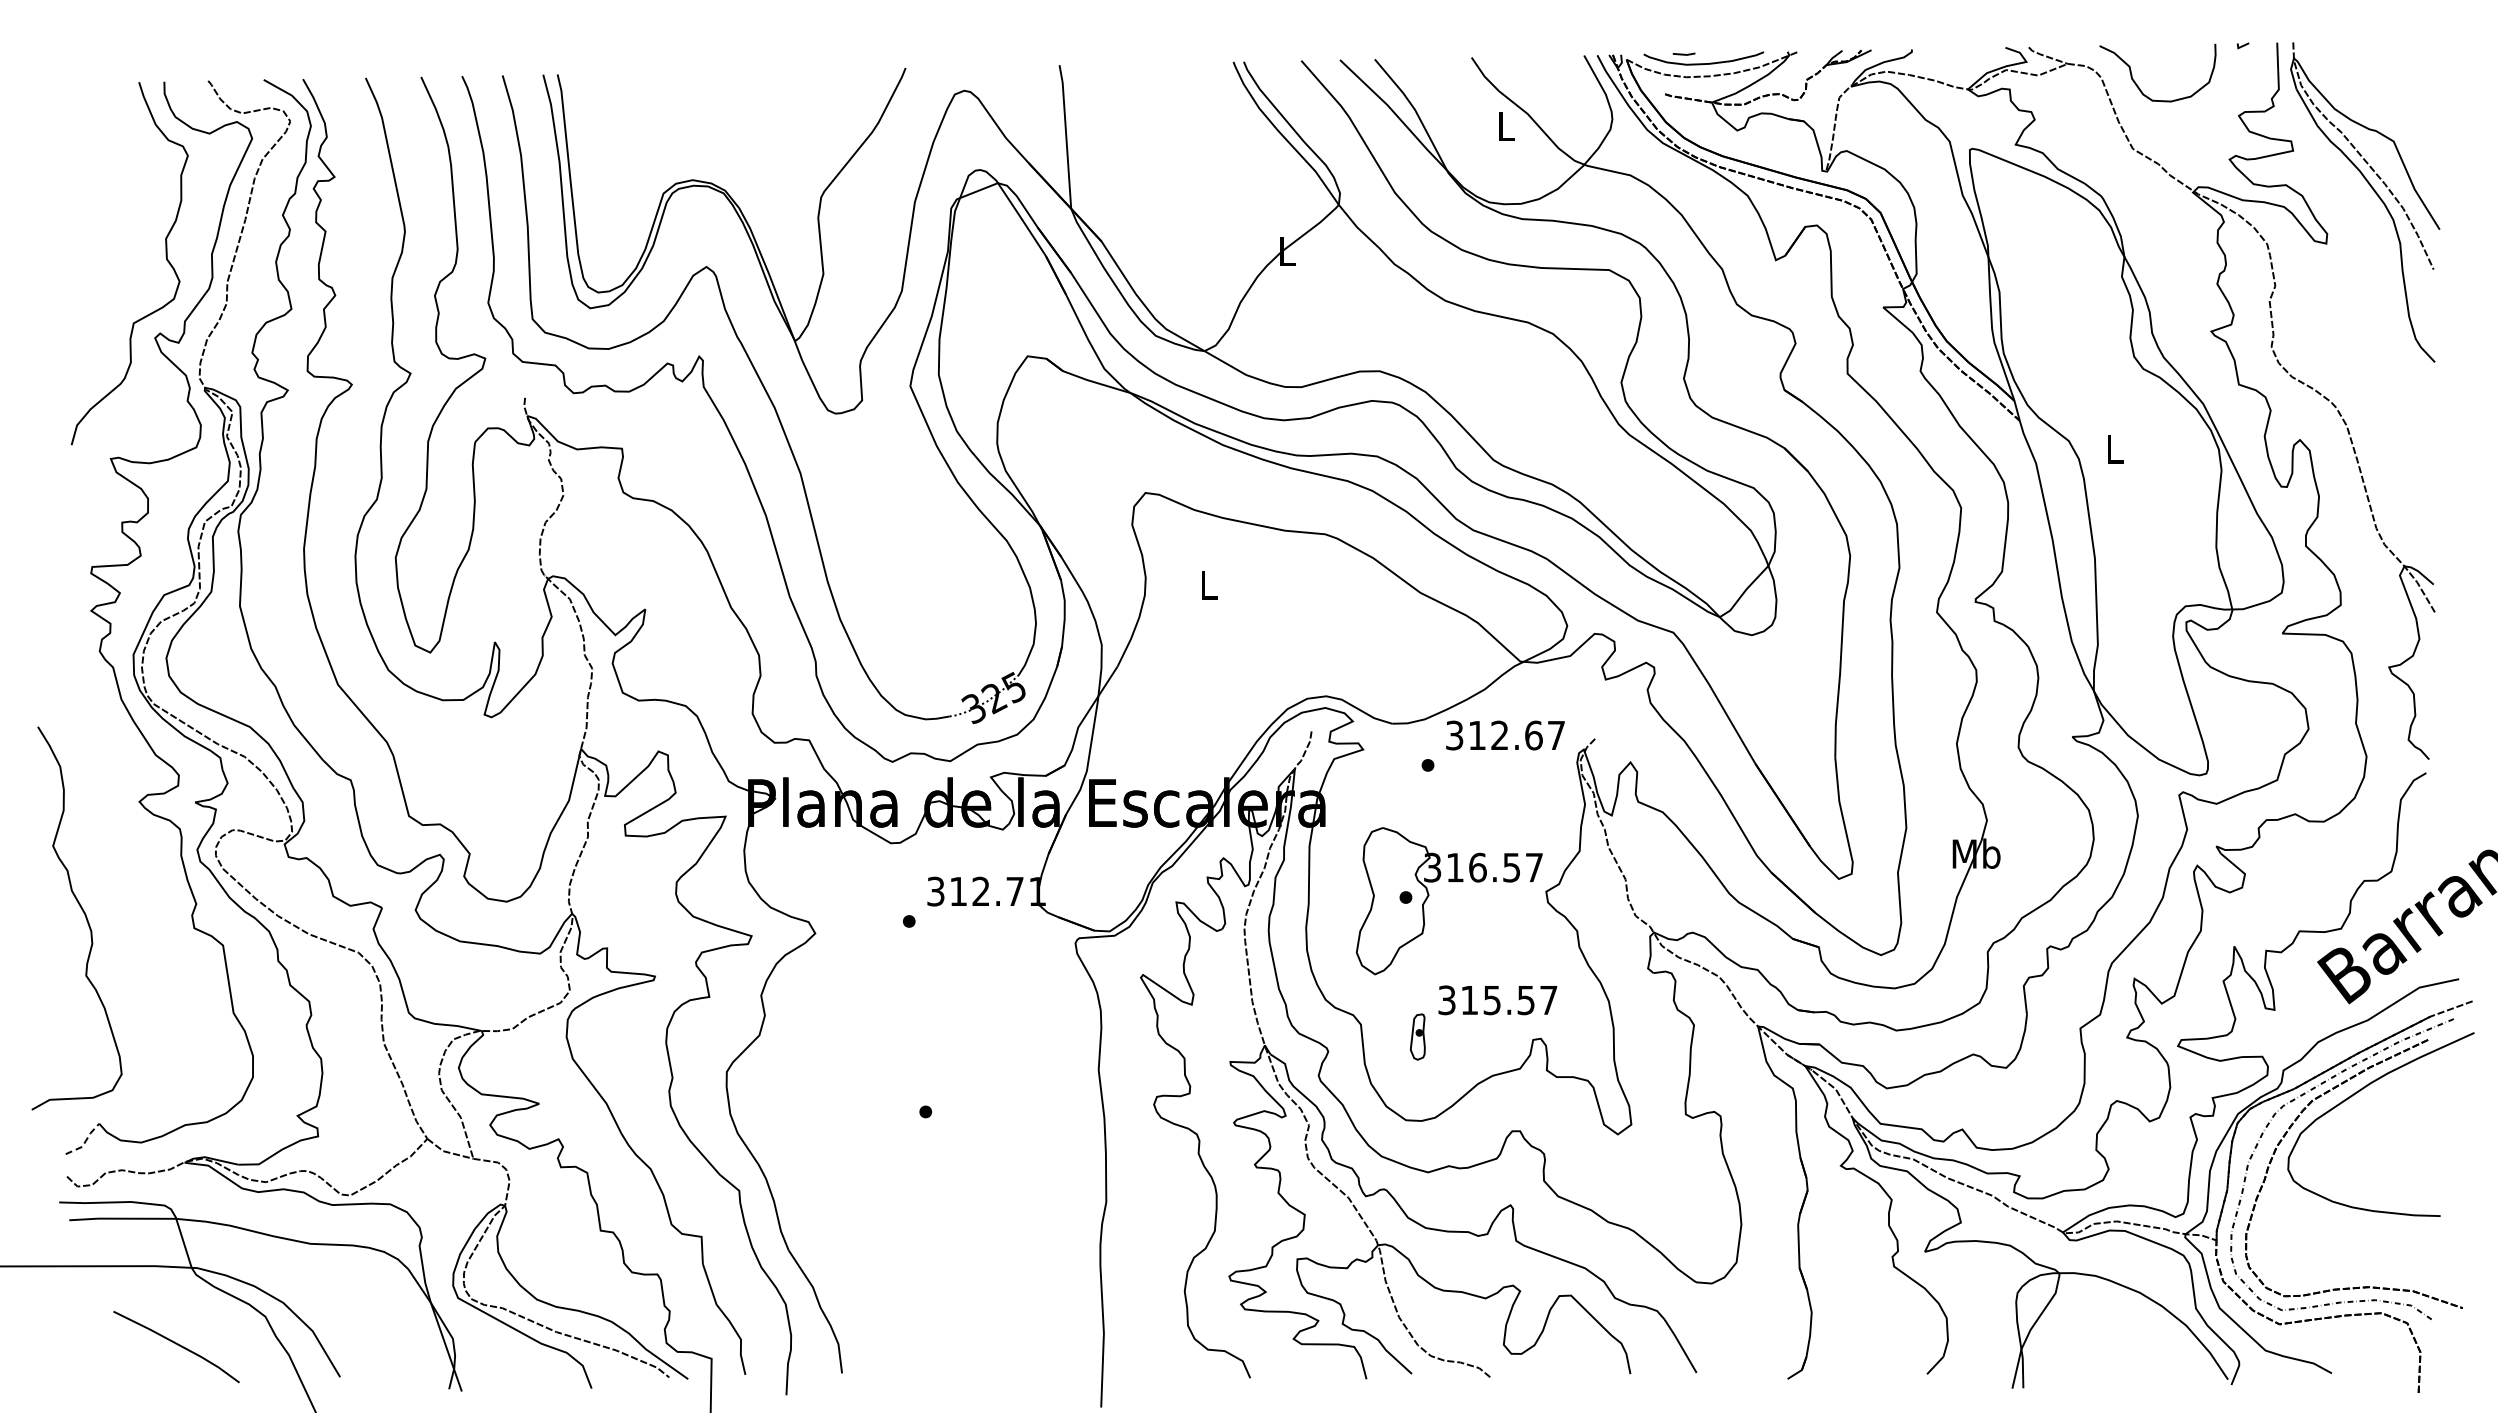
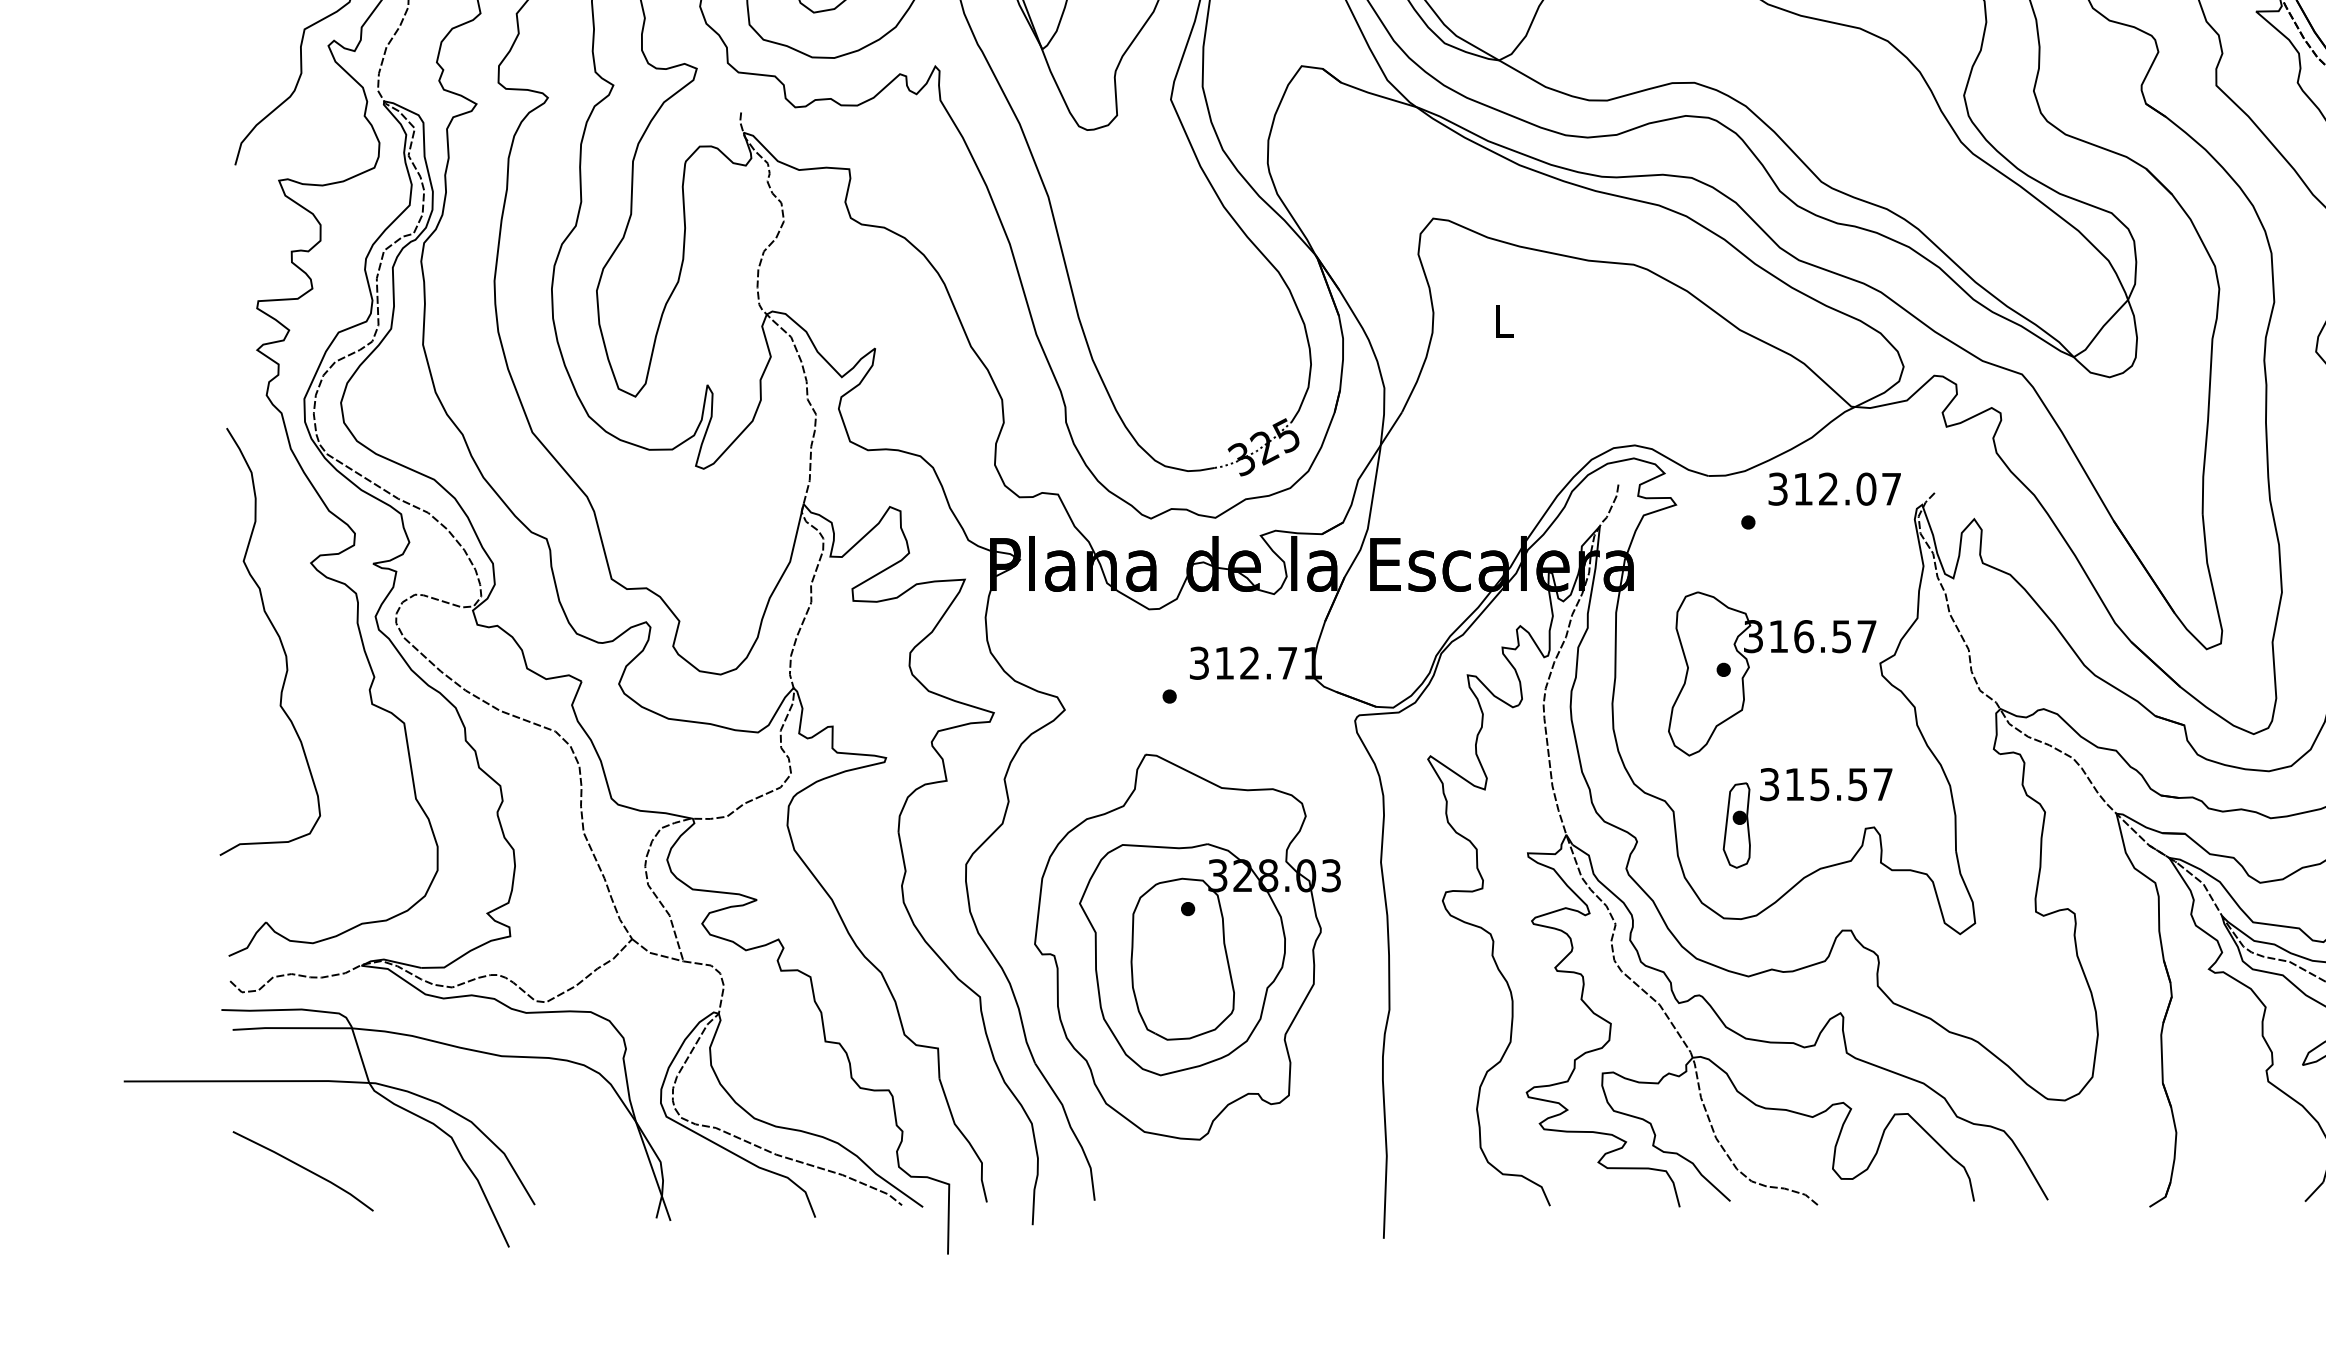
text: (1533, 735) -> (1866, 489), 312.67 -> 312.07
curve: (84, 915) -> (278, 638), moved
part: (1417, 1036) -> (1736, 824), size x1.67
line: (84, 1142) -> (249, 943), dashed -> solid
part: (924, 1145) -> (1186, 946), added
line: (177, 1345) -> (304, 1169), moved

